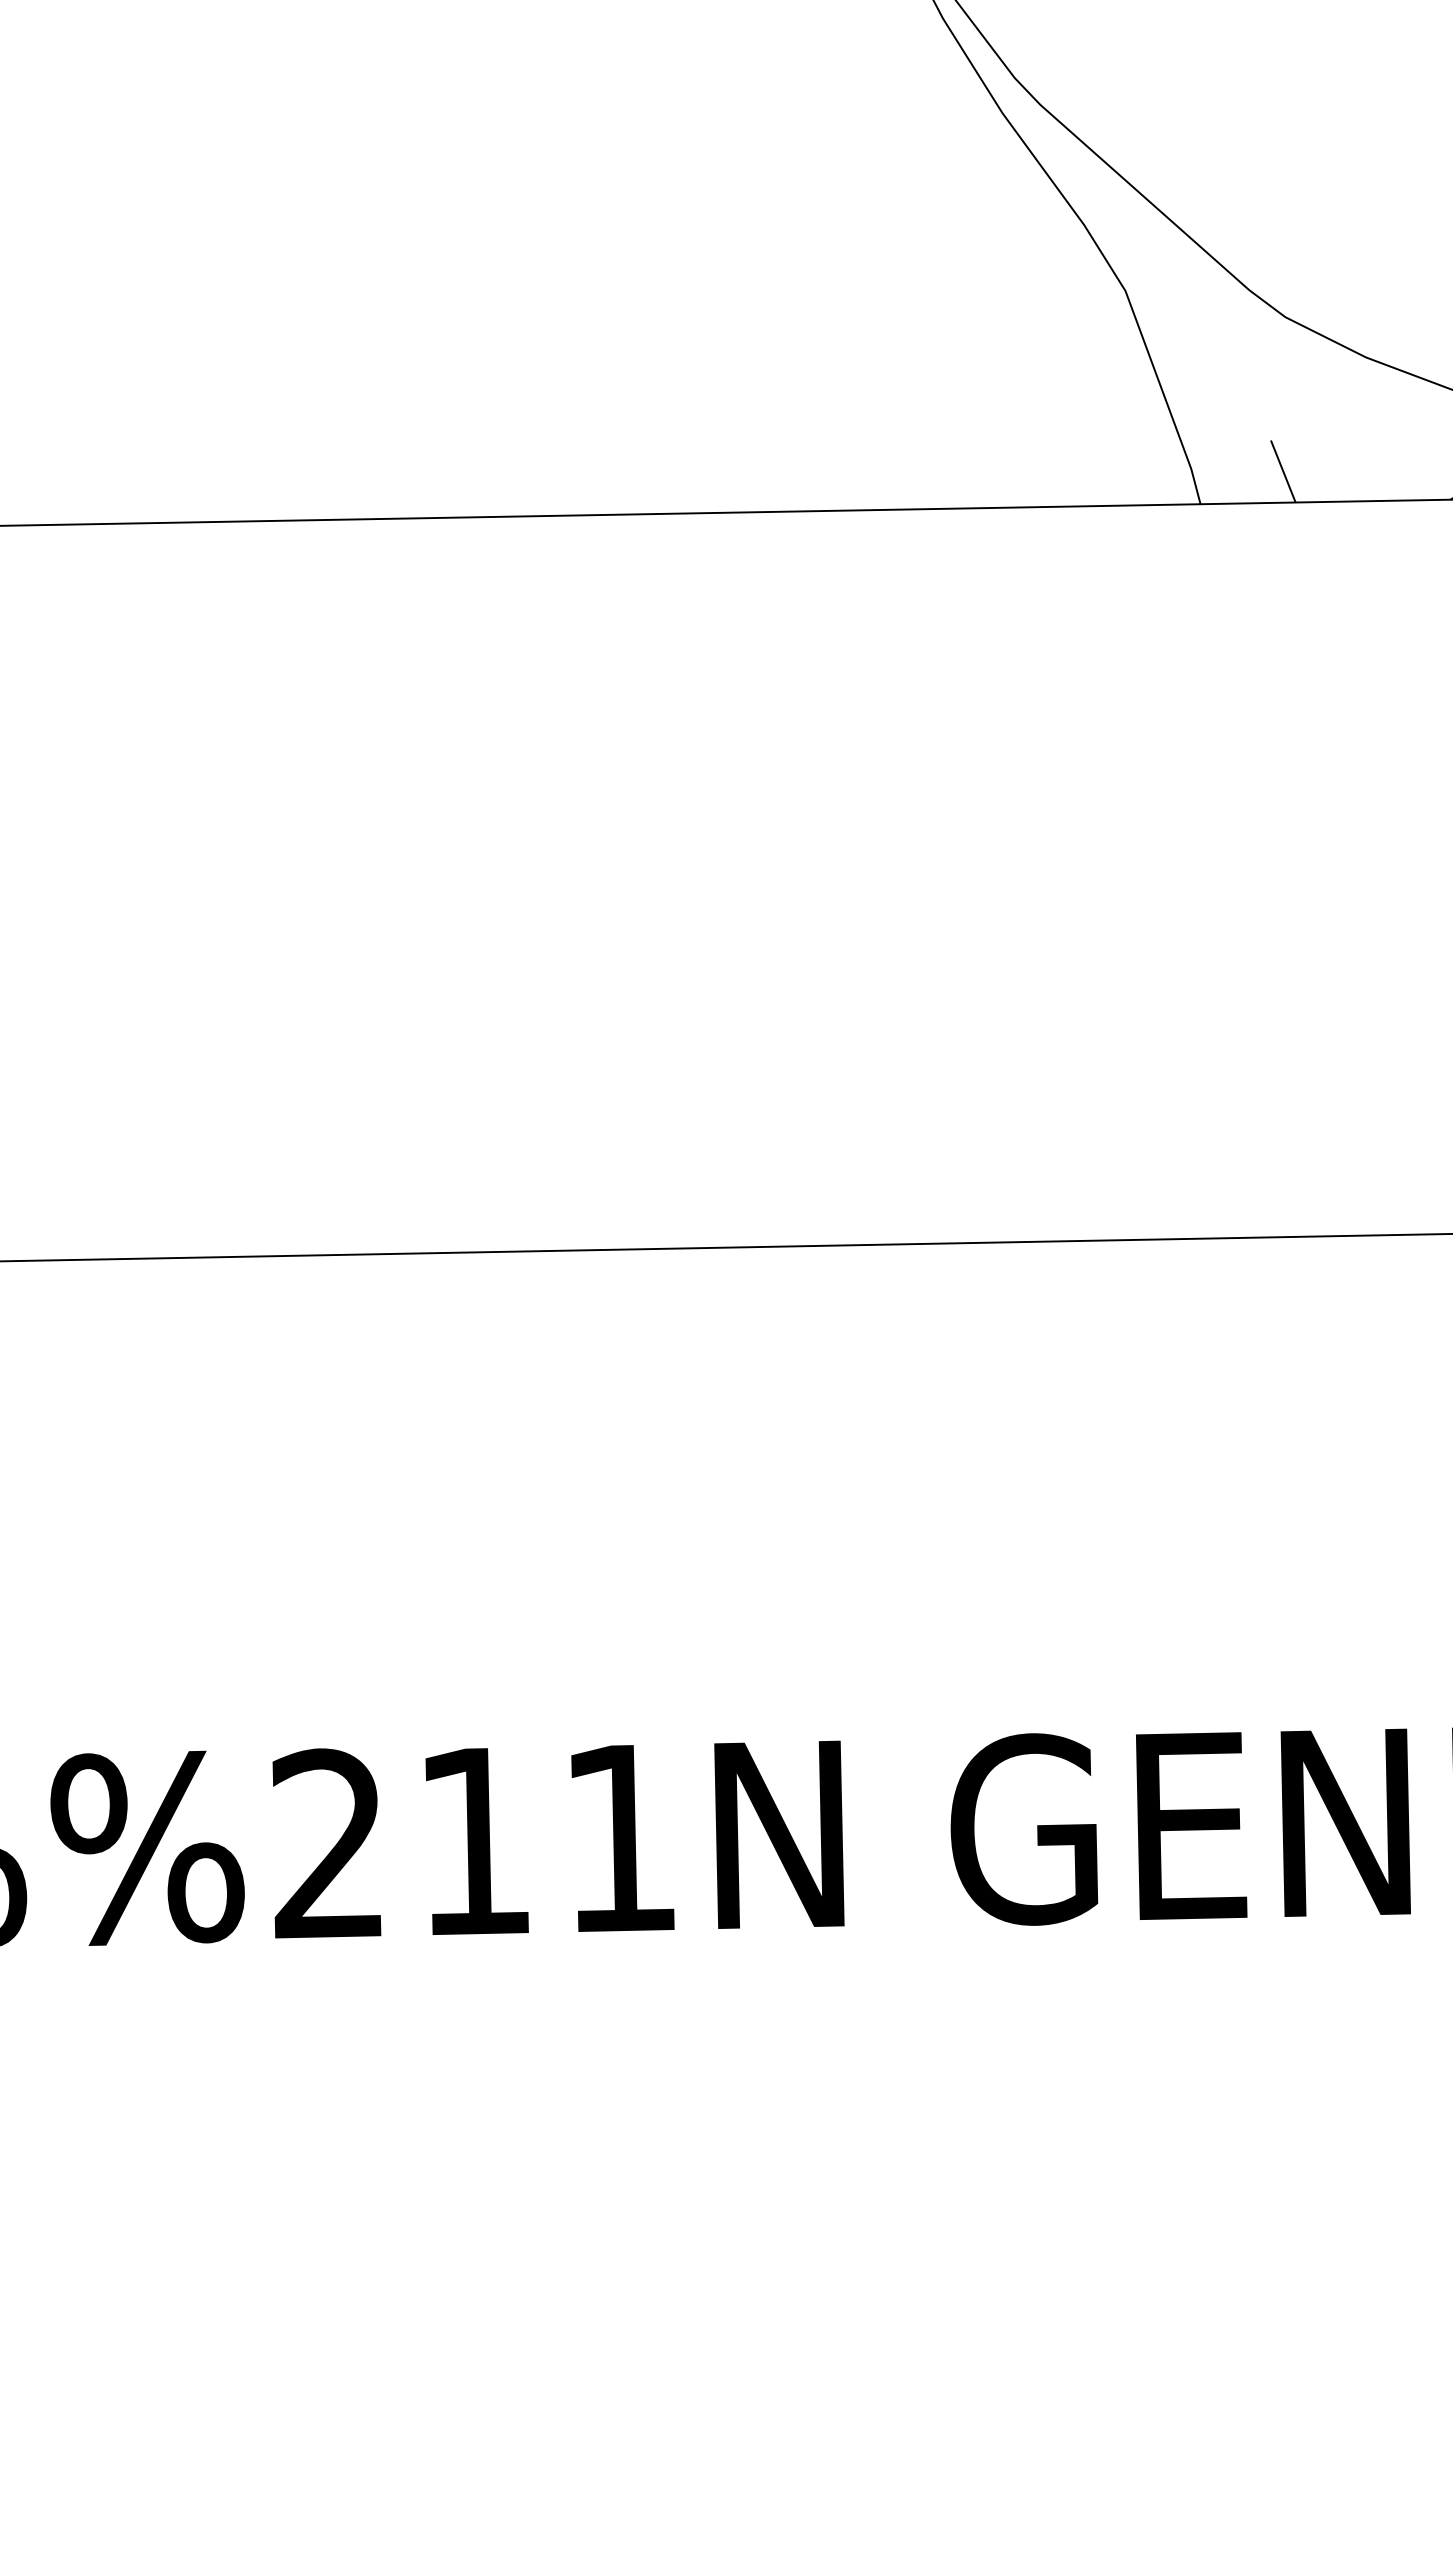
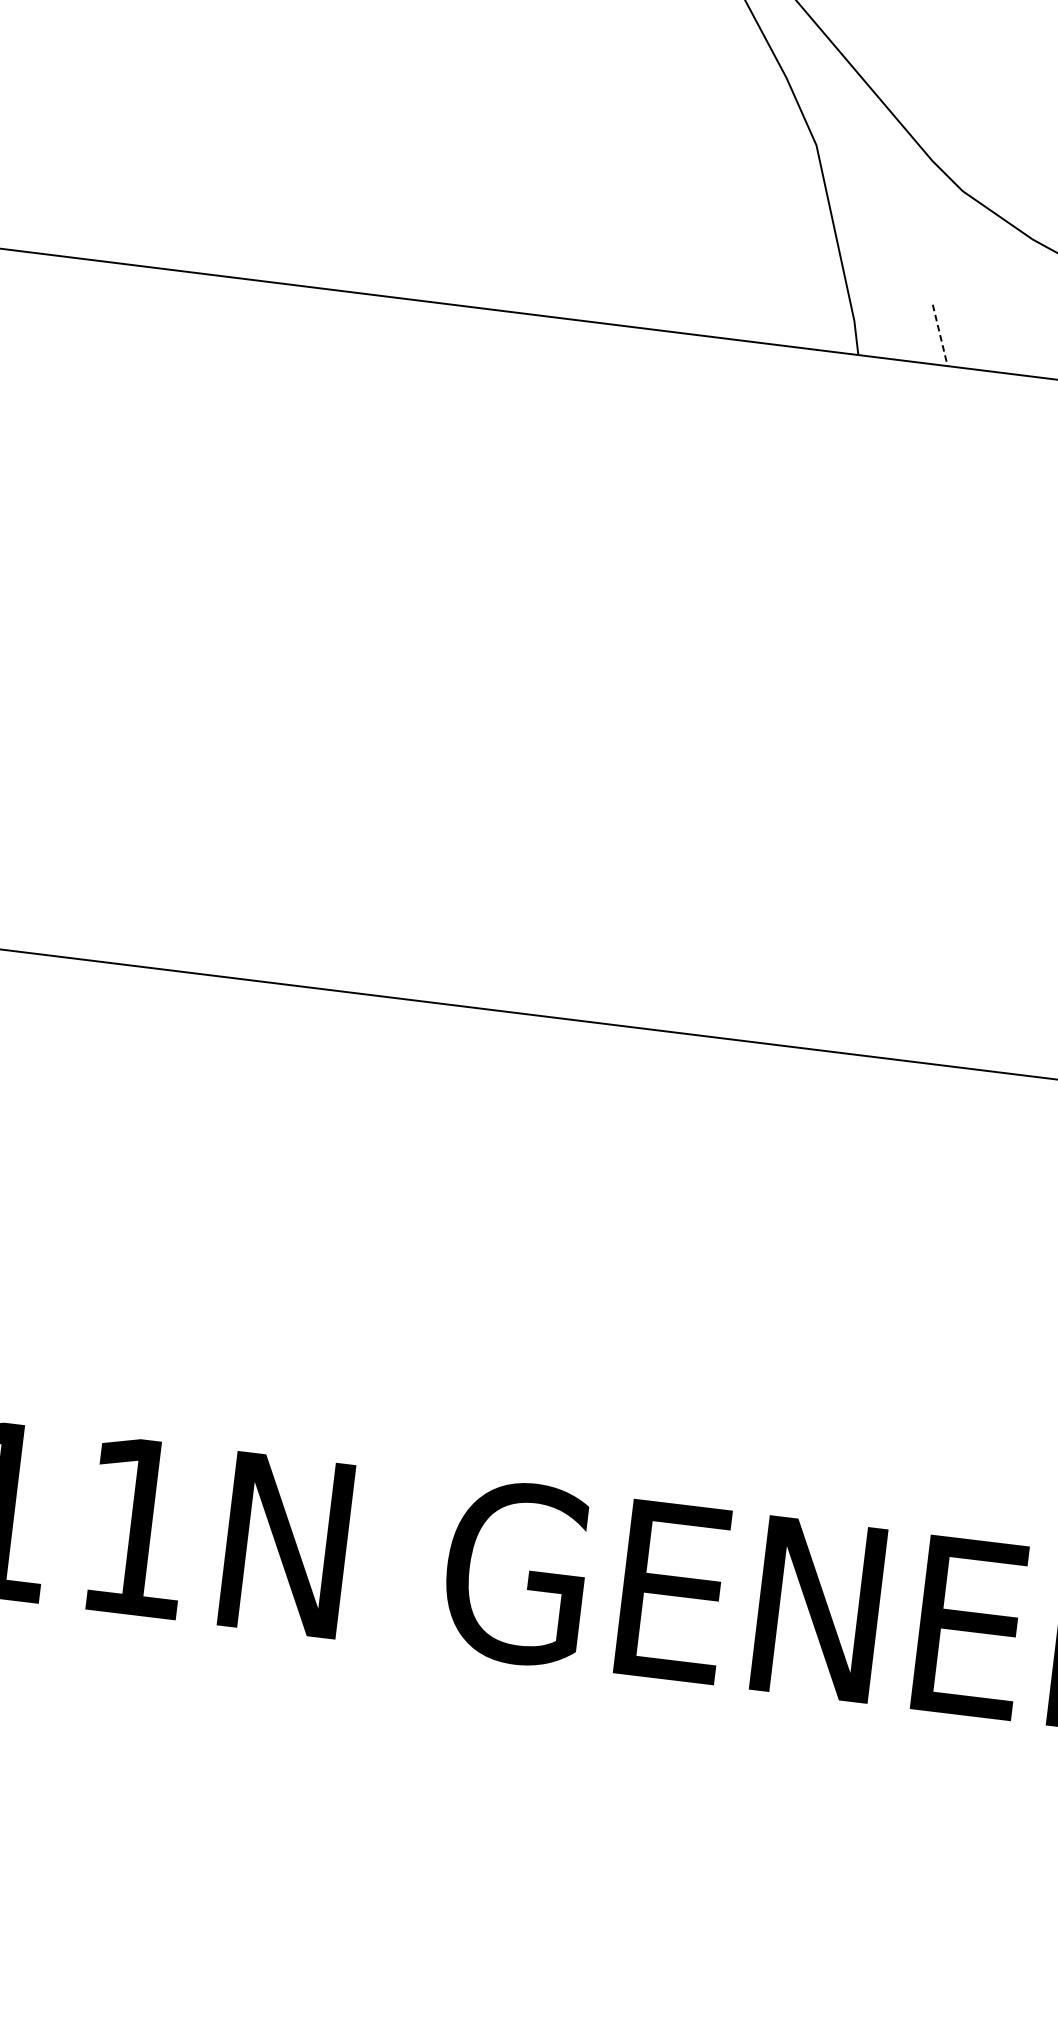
line: (1283, 471) -> (940, 335), solid -> dashed

